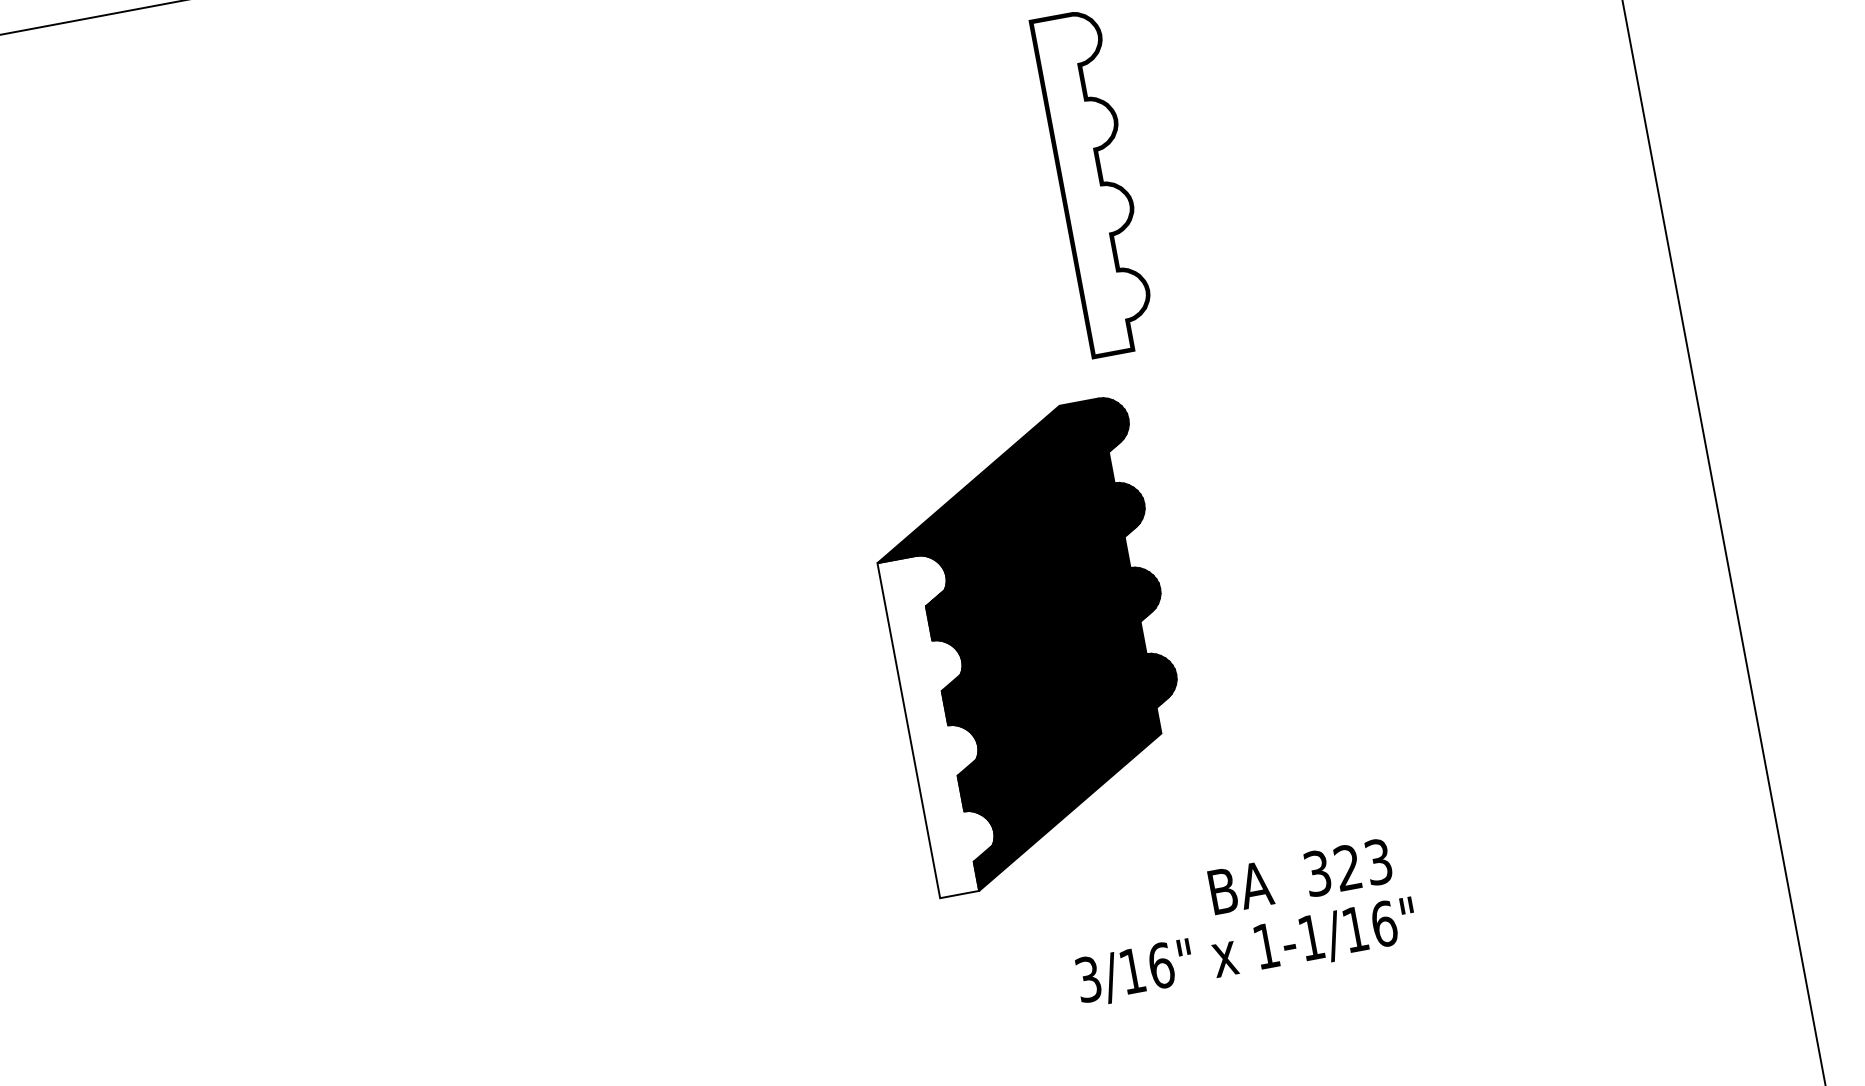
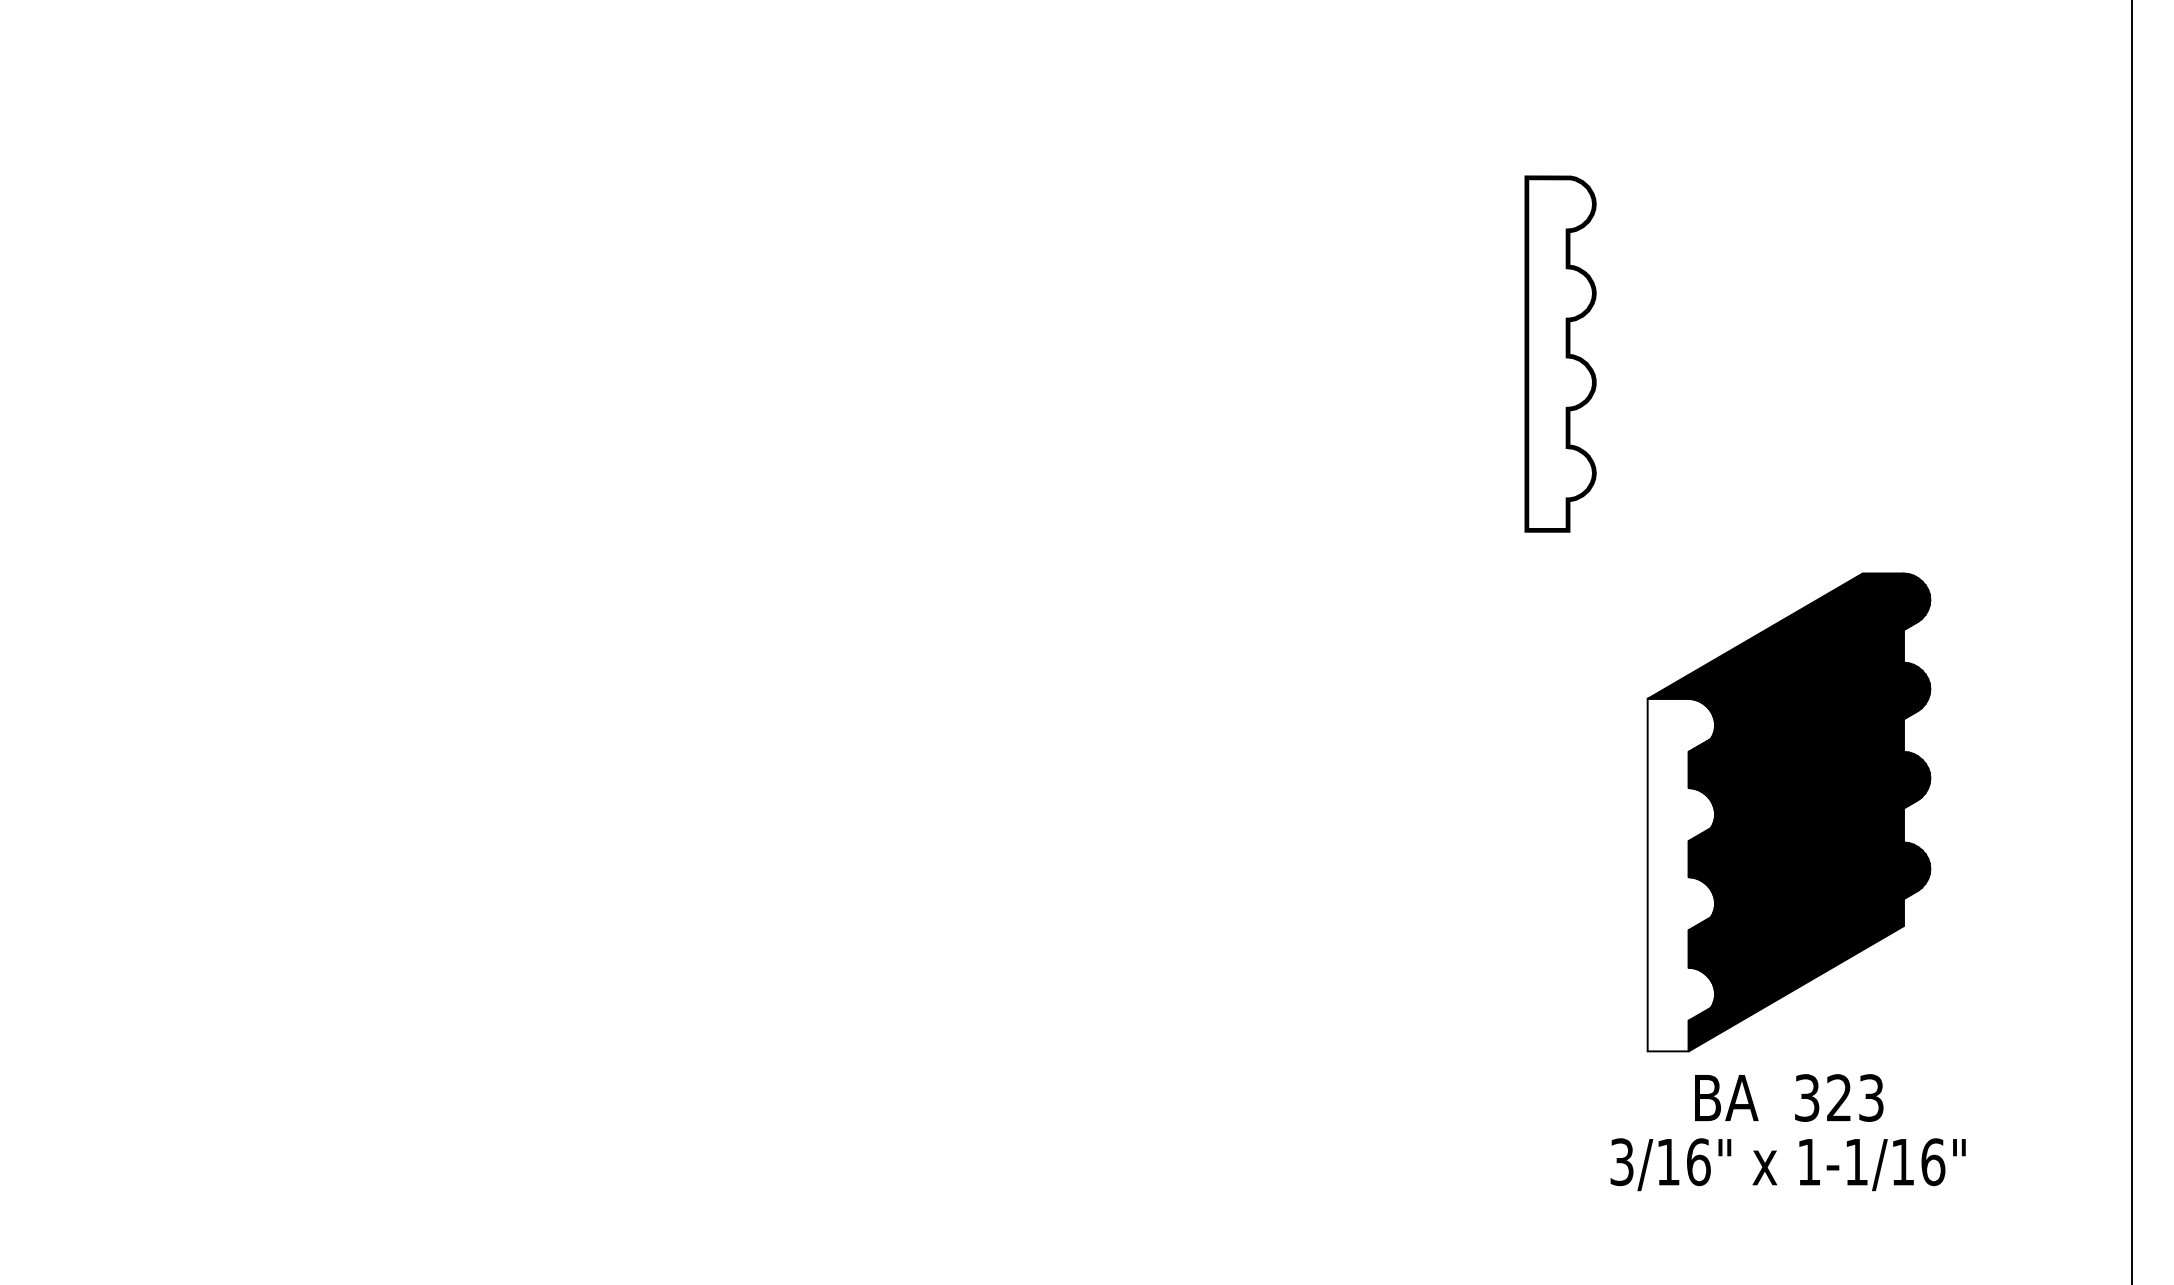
part: (1031, 646) -> (1788, 812), moved
text: (1300, 876) -> (1789, 1097), moved
text: (1246, 952) -> (1787, 1164), moved

